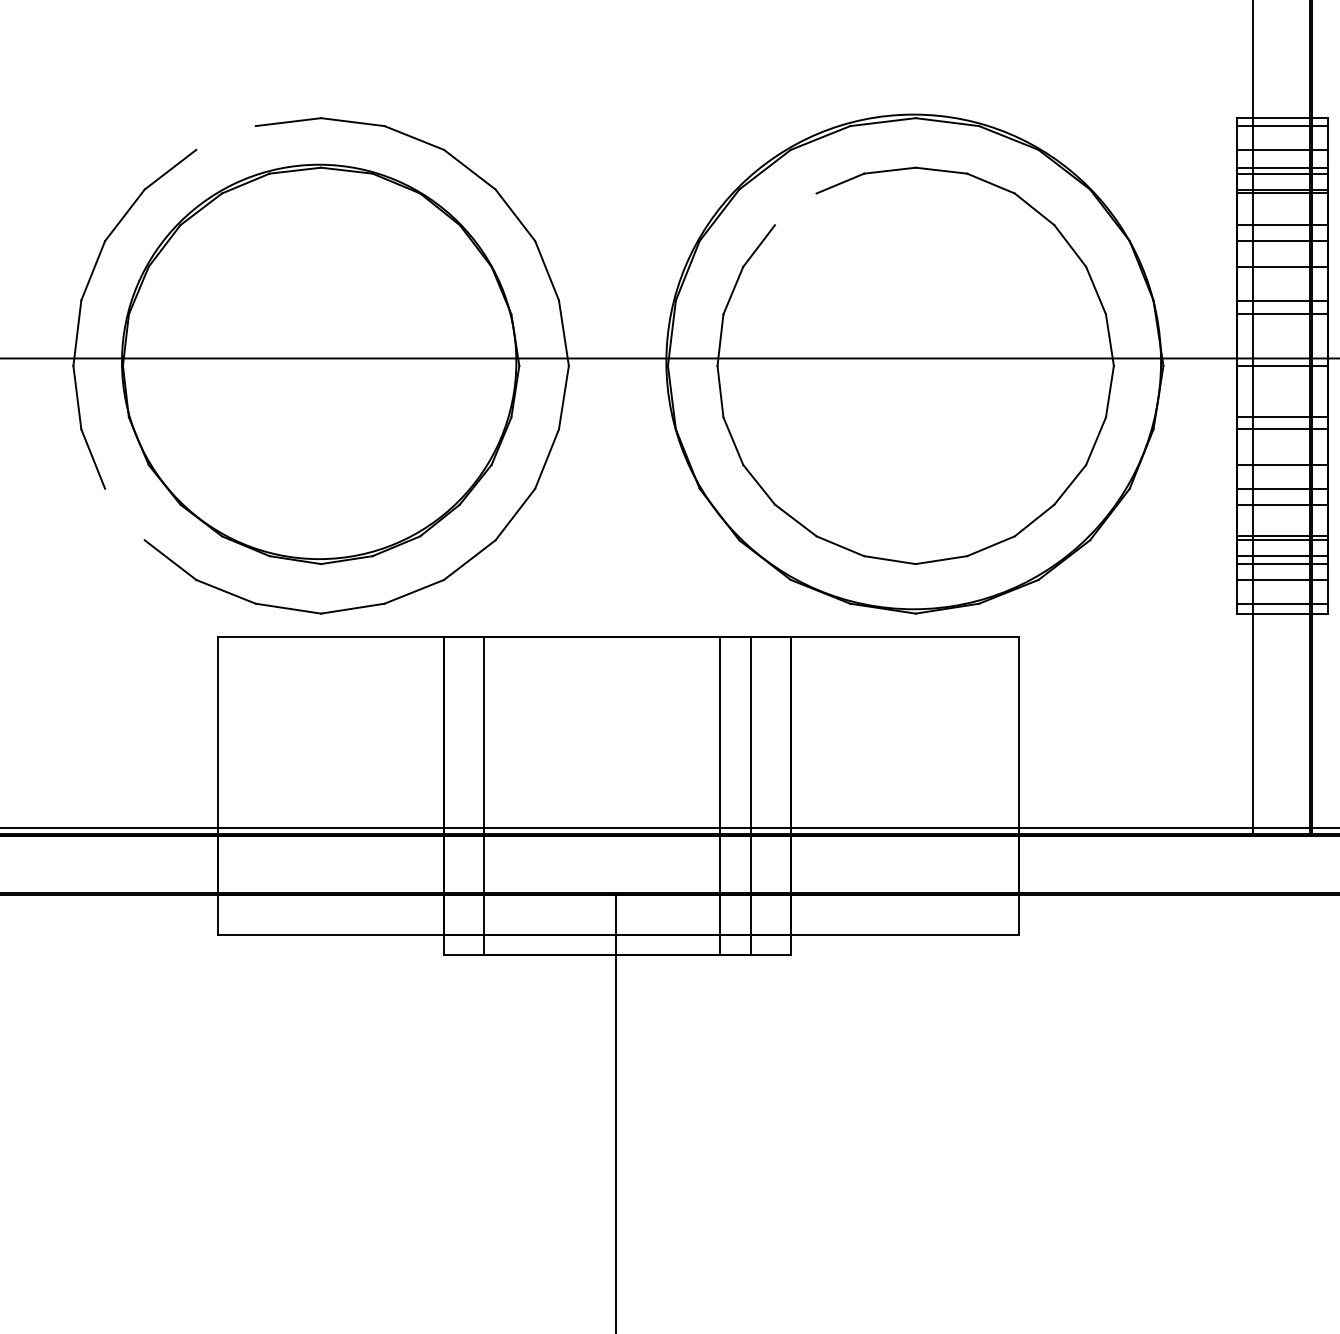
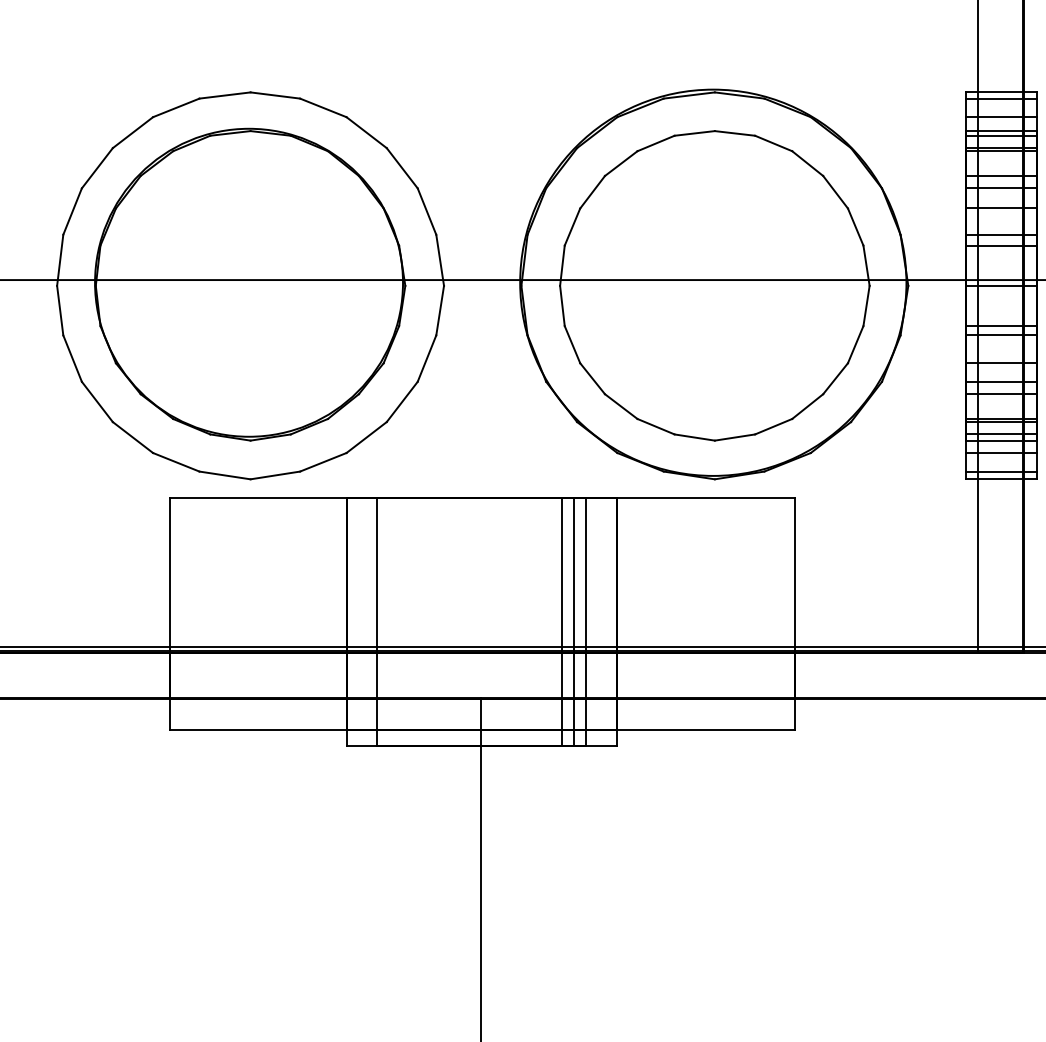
line: (225, 137) -> (175, 107), added
line: (795, 209) -> (621, 163), added
line: (124, 514) -> (97, 401), added
line: (735, 795) -> (574, 621), added

